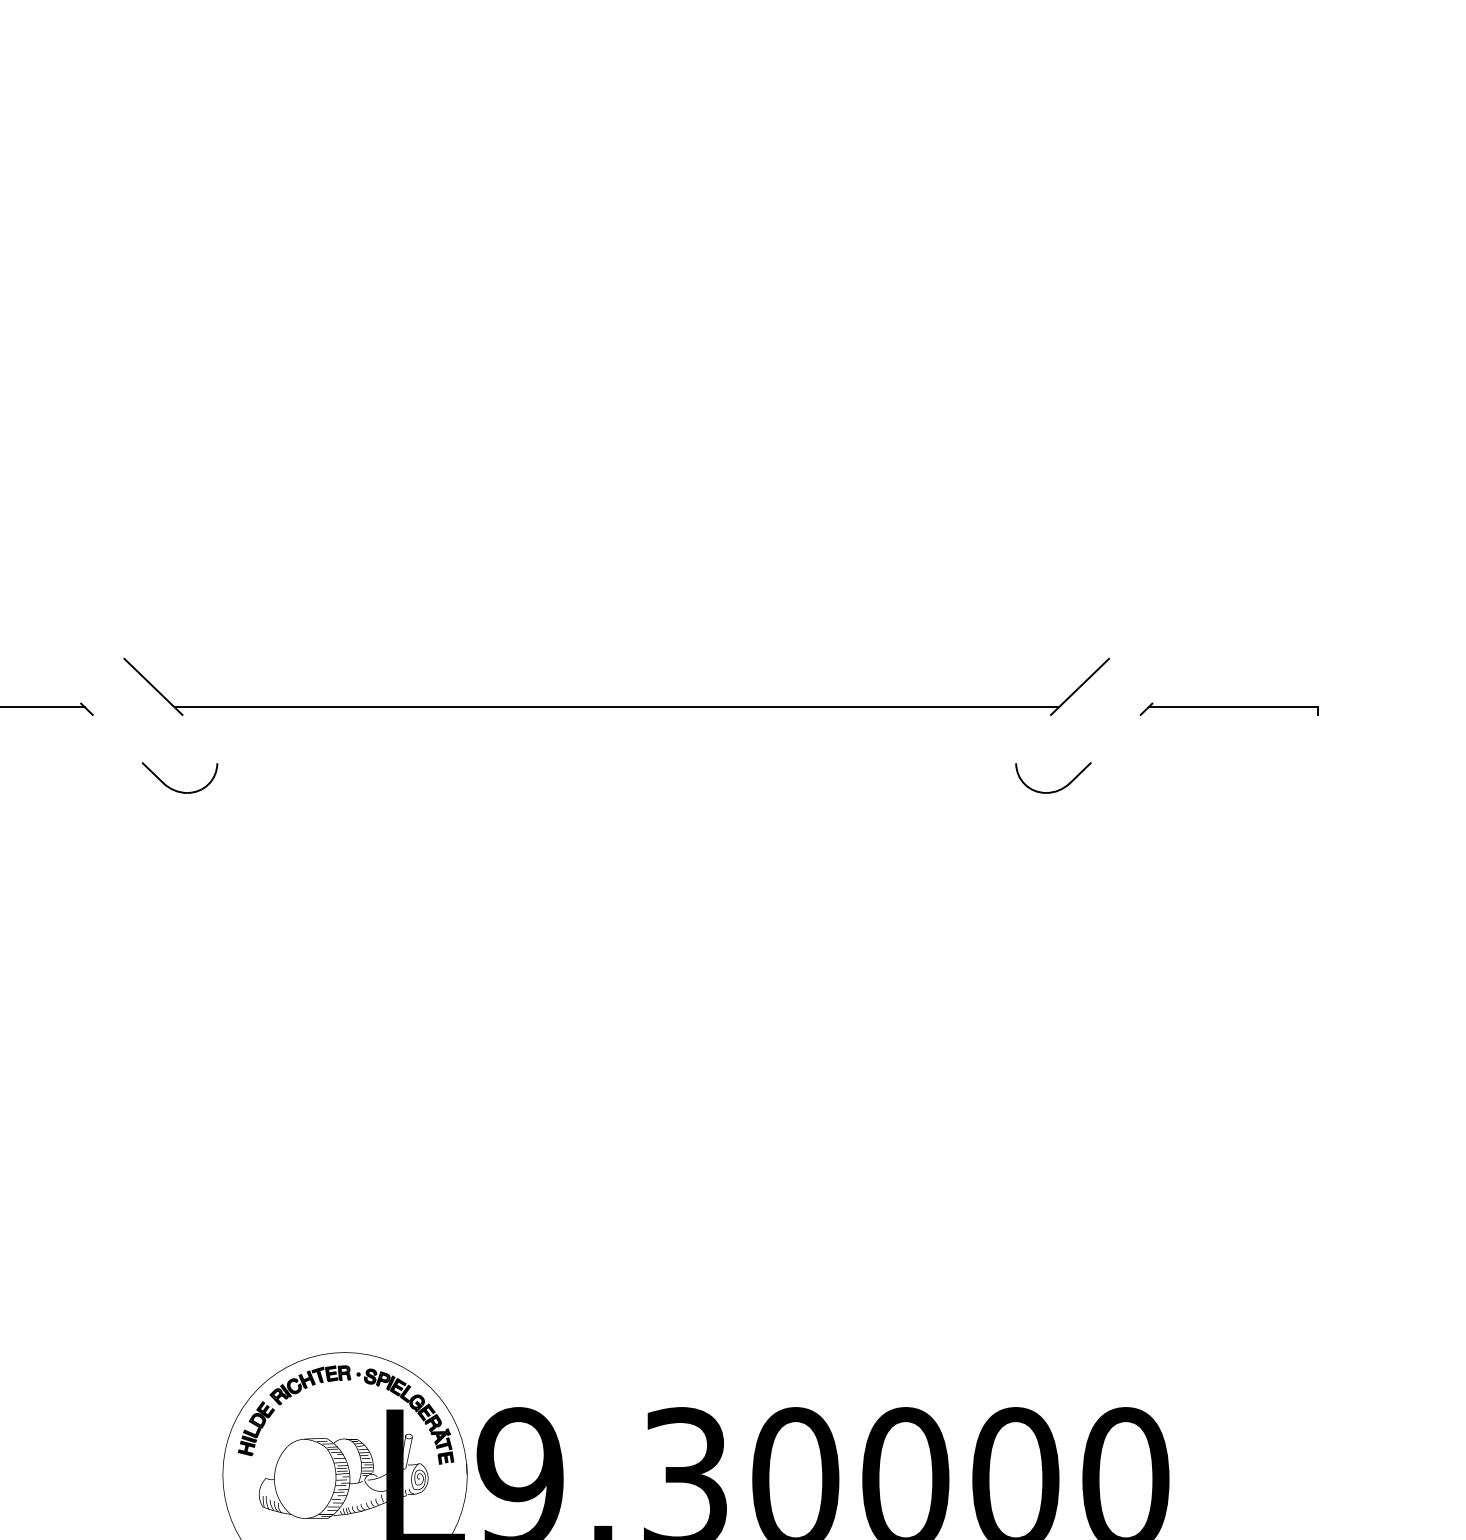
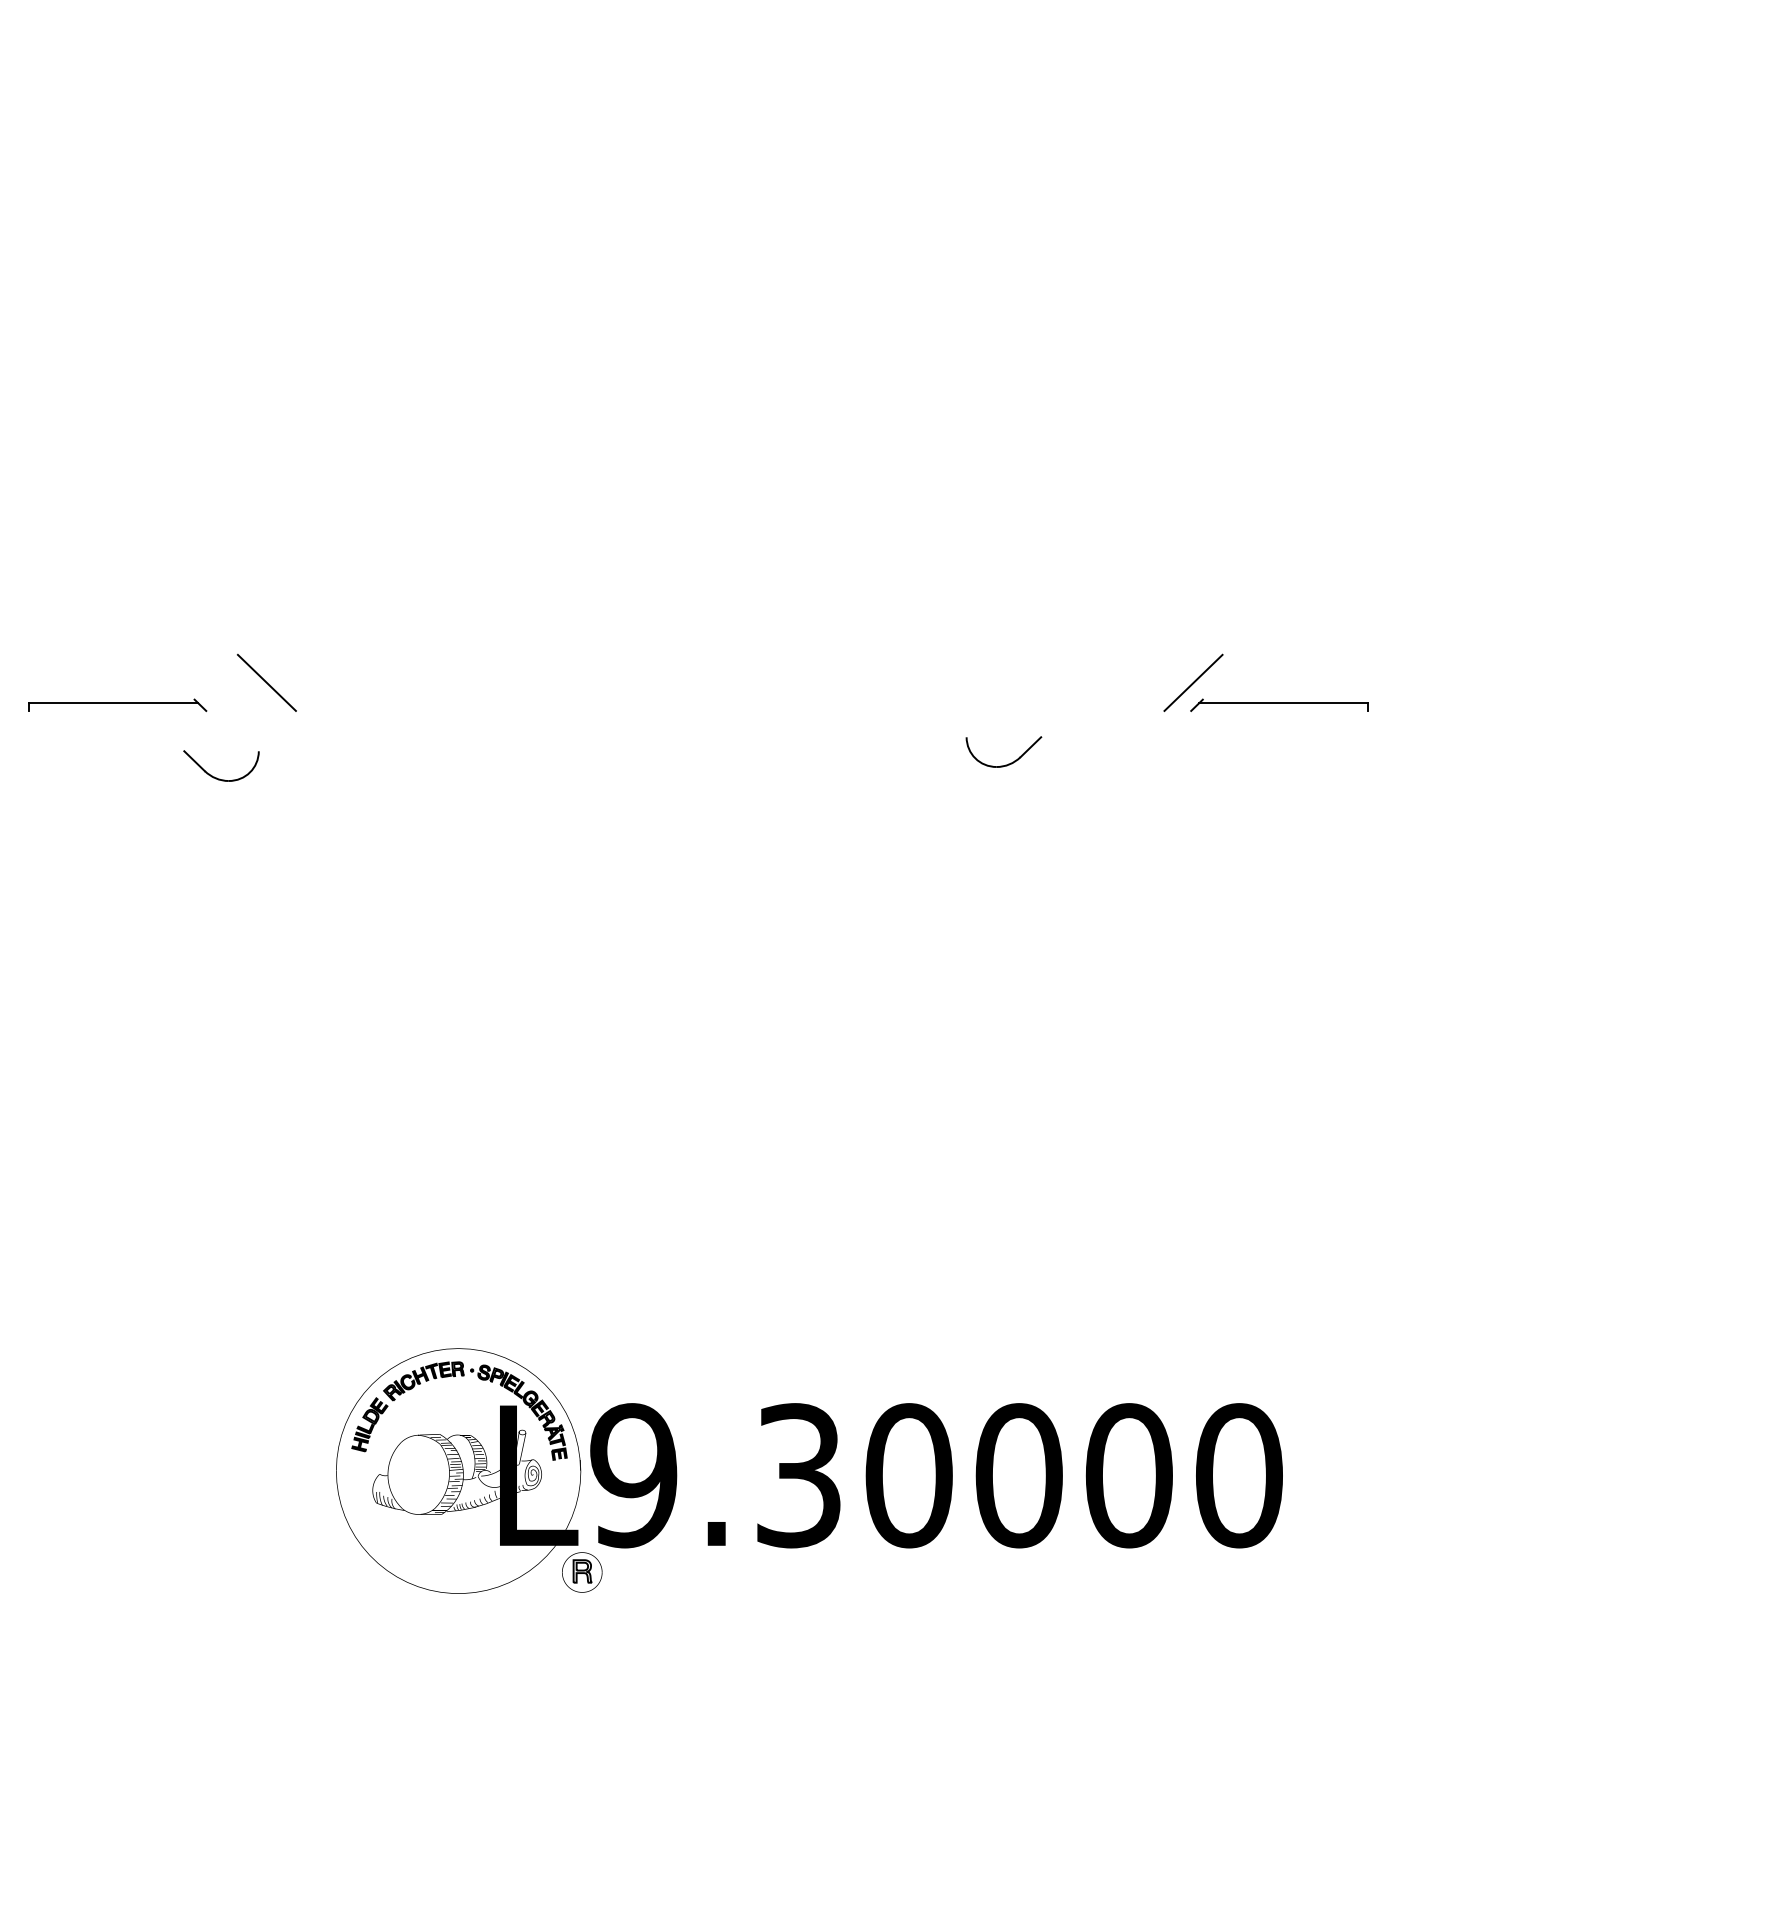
line: (617, 707) -> (730, 703), removed
part: (1229, 708) -> (1279, 704), moved
part: (175, 789) -> (216, 777), moved
part: (1058, 789) -> (1008, 763), moved

